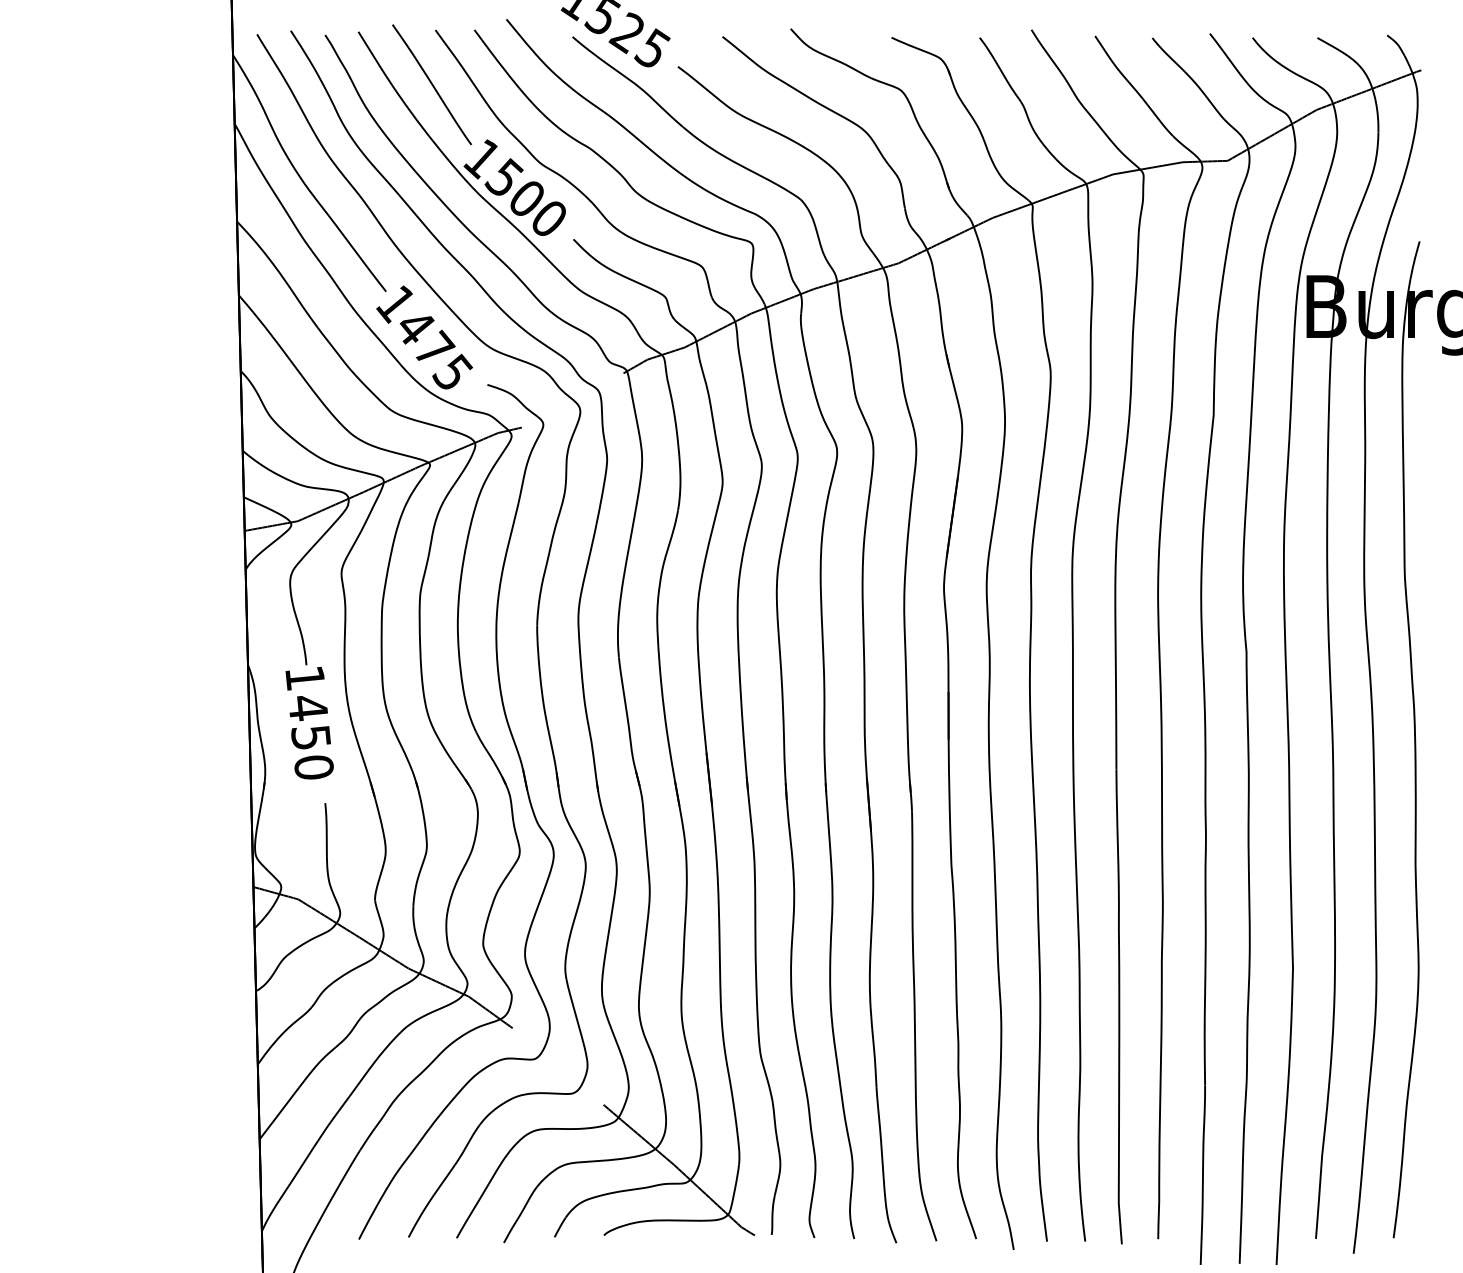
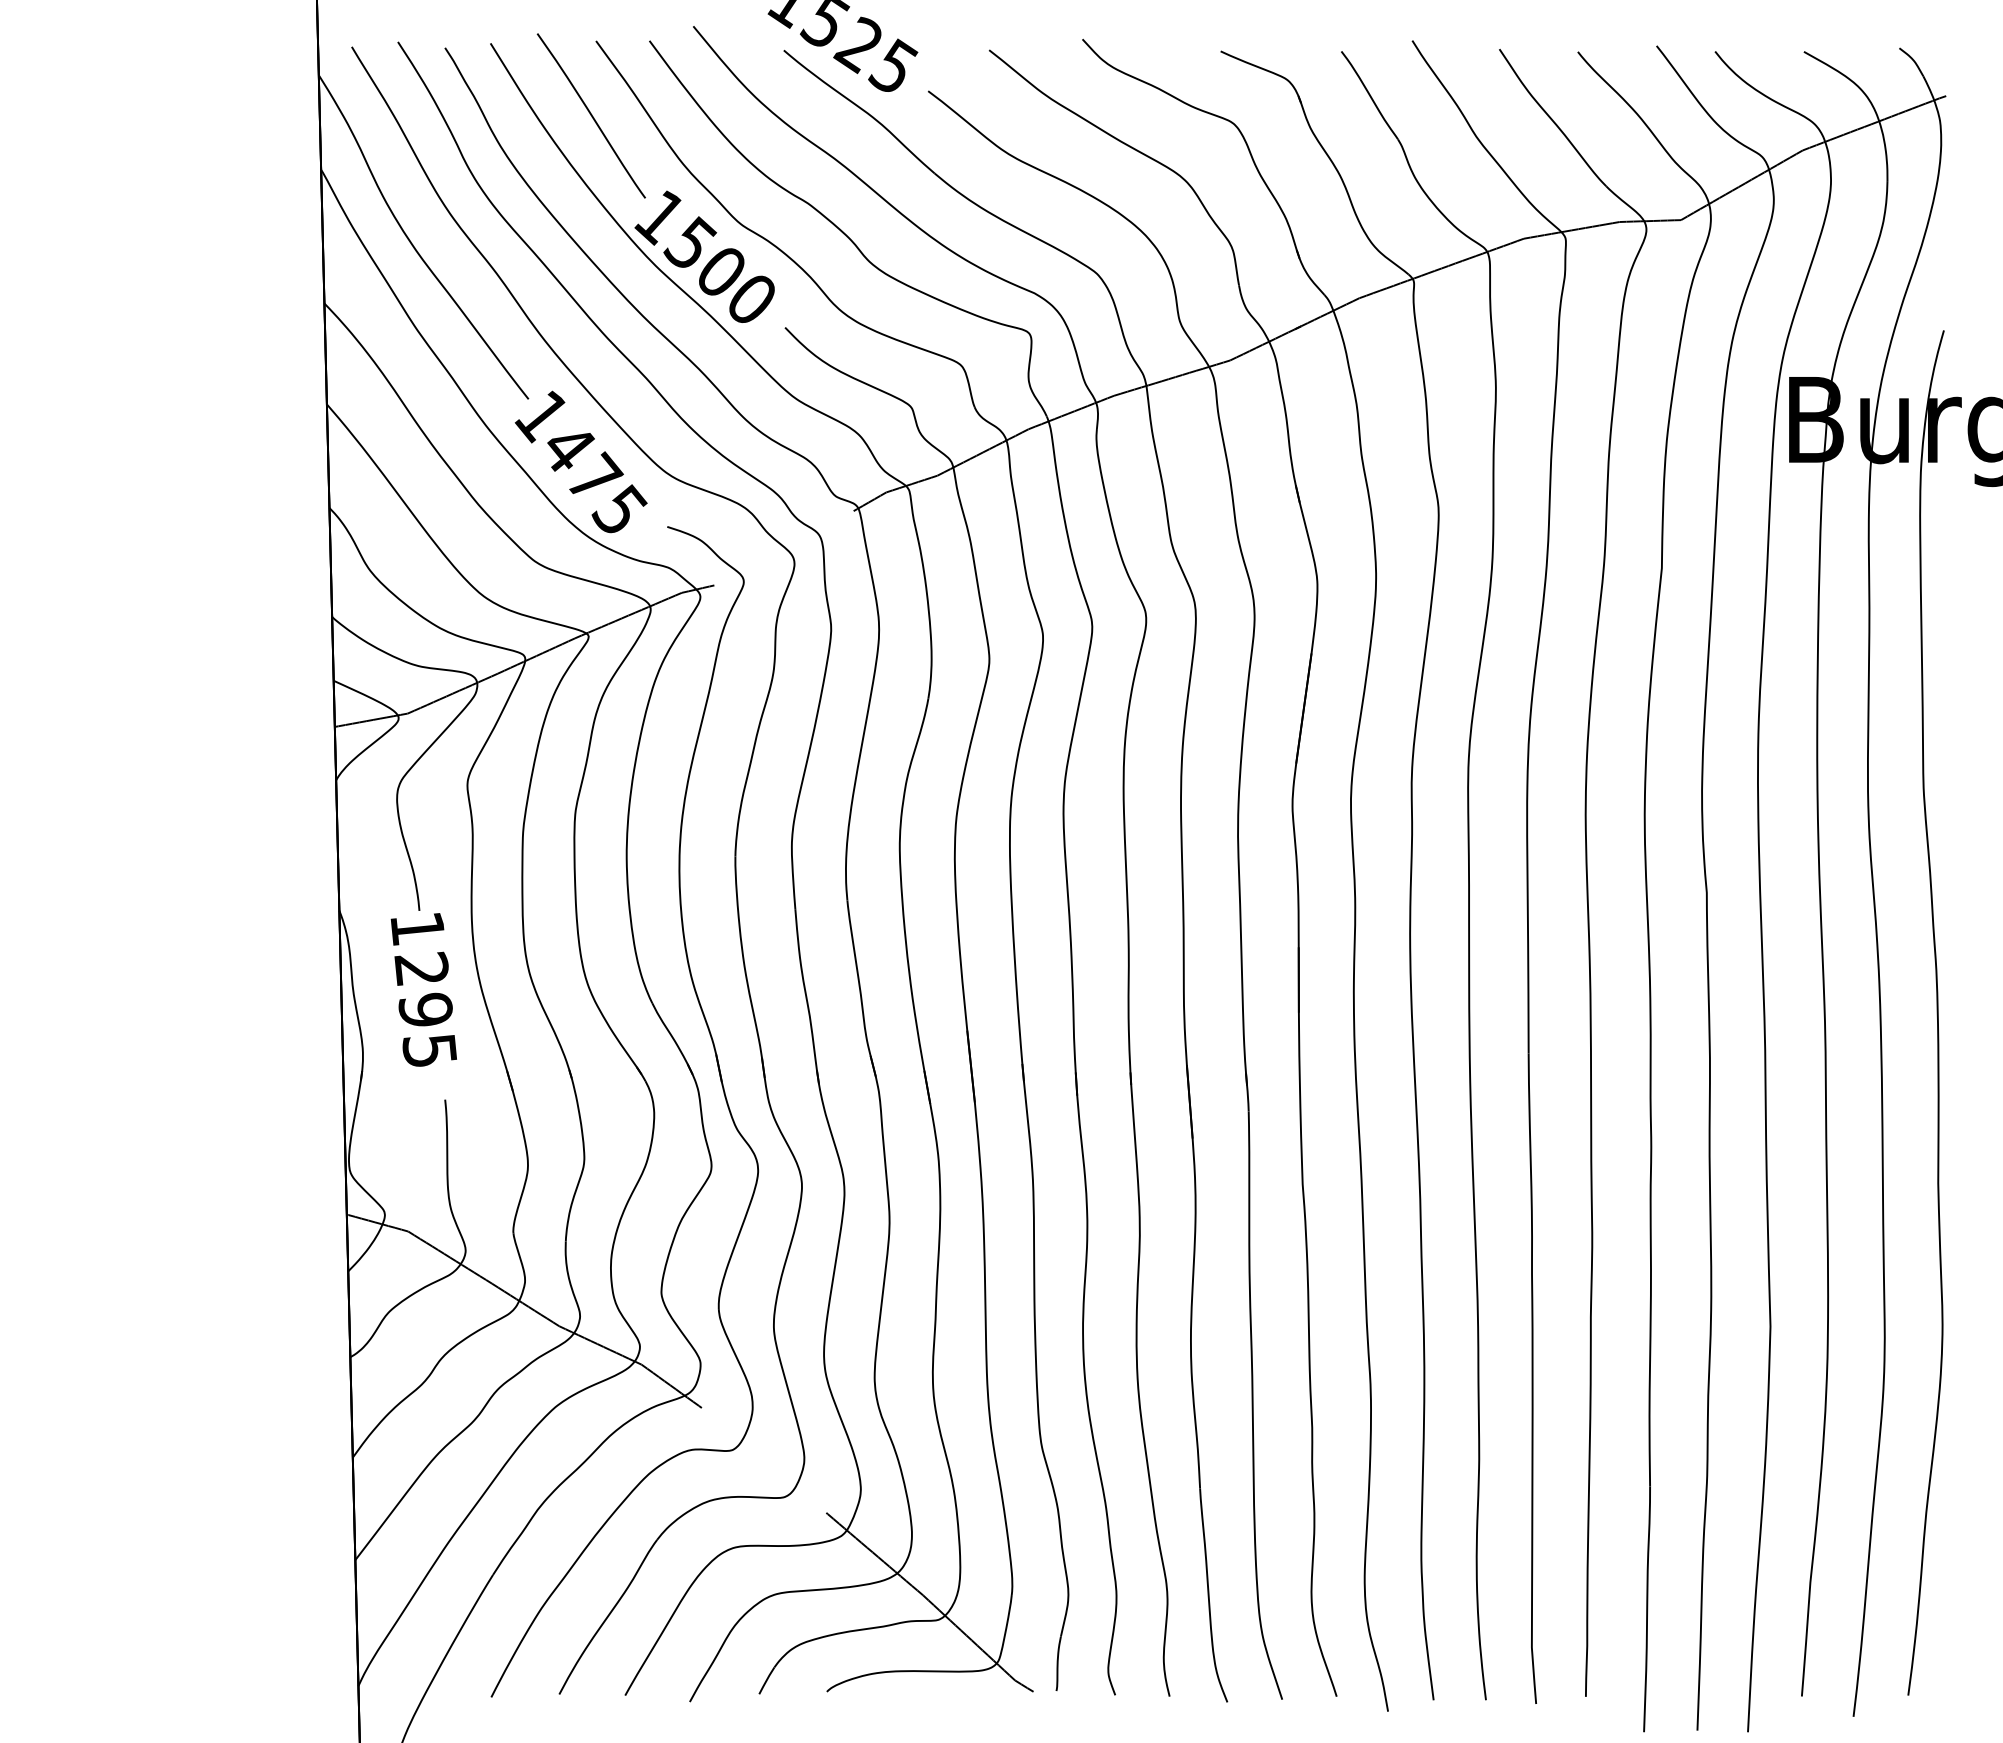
text: (310, 737) -> (425, 1009), 1450 -> 1295

